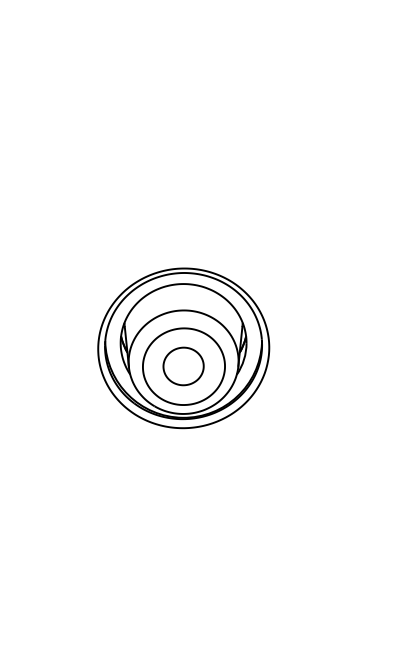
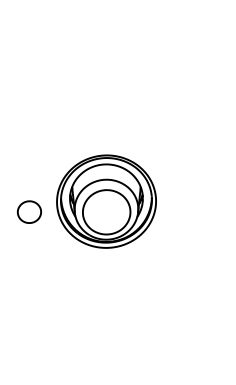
part: (181, 365) -> (28, 211), moved

